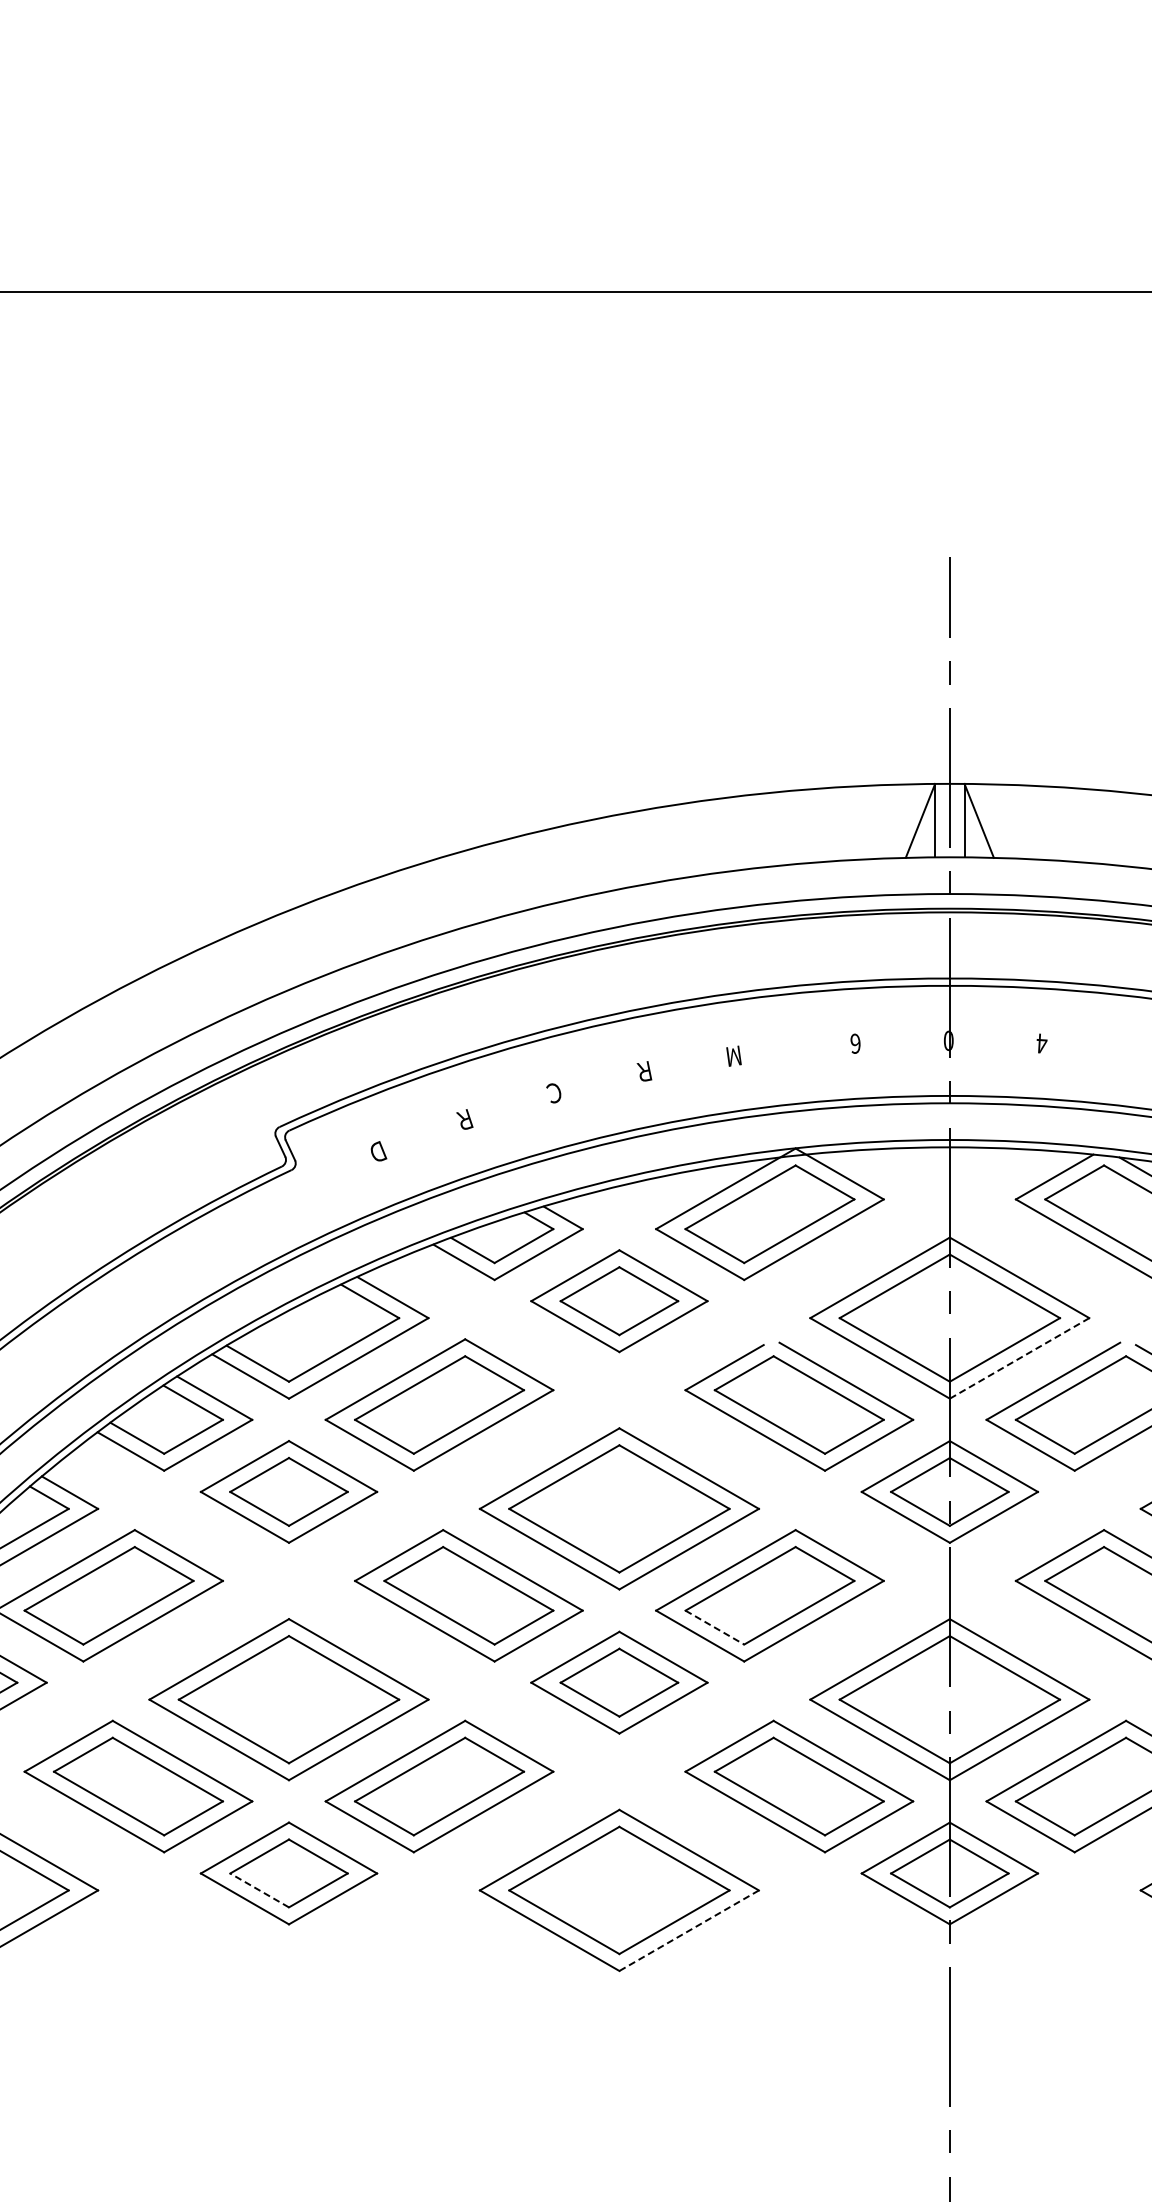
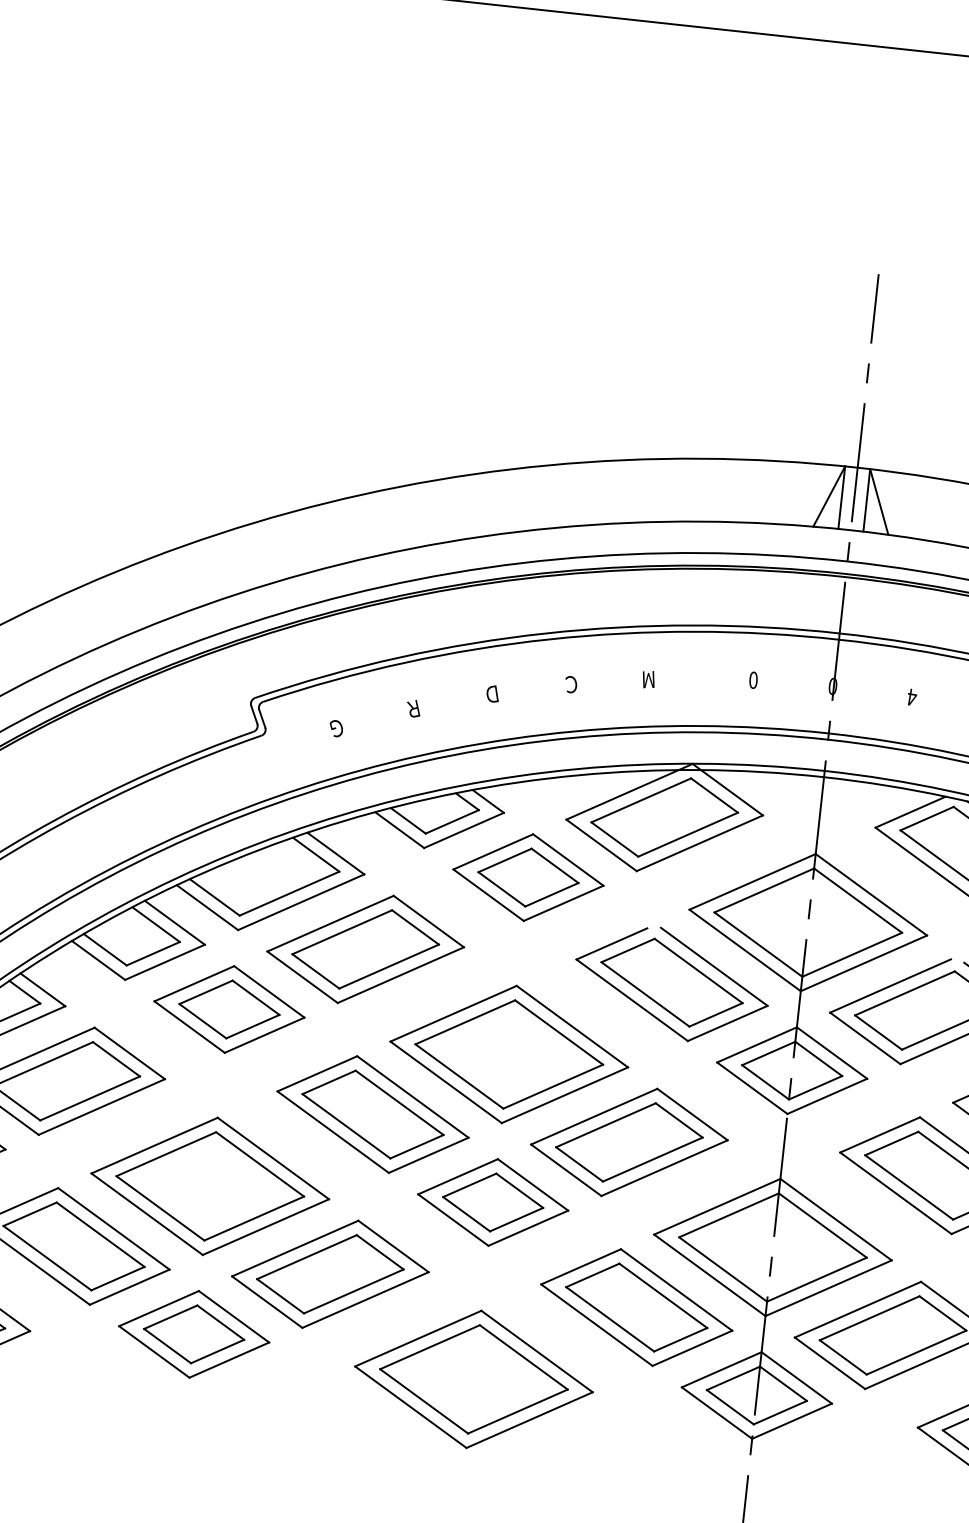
text: (855, 1043) -> (753, 680), 6 -> 0
text: (644, 1071) -> (571, 684), Ｒ -> Ｃ
text: (554, 1092) -> (492, 693), Ｃ -> Ｄ
text: (378, 1151) -> (337, 727), Ｄ -> Ｇ
line: (1019, 1358) -> (863, 963), dashed -> solid
line: (714, 1627) -> (579, 1164), dashed -> solid
line: (259, 1890) -> (167, 1346), dashed -> solid
line: (689, 1930) -> (529, 1419), dashed -> solid

